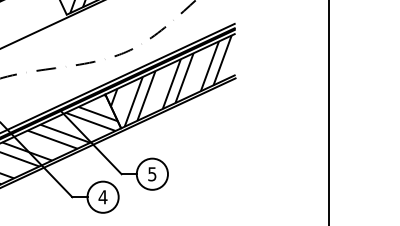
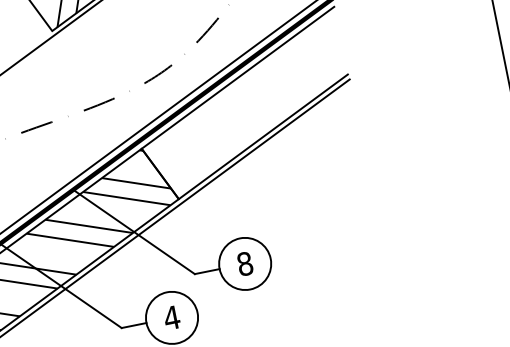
hatch: (170, 80) -> (243, 104), removed
text: (152, 174) -> (245, 264), 5 -> 8

